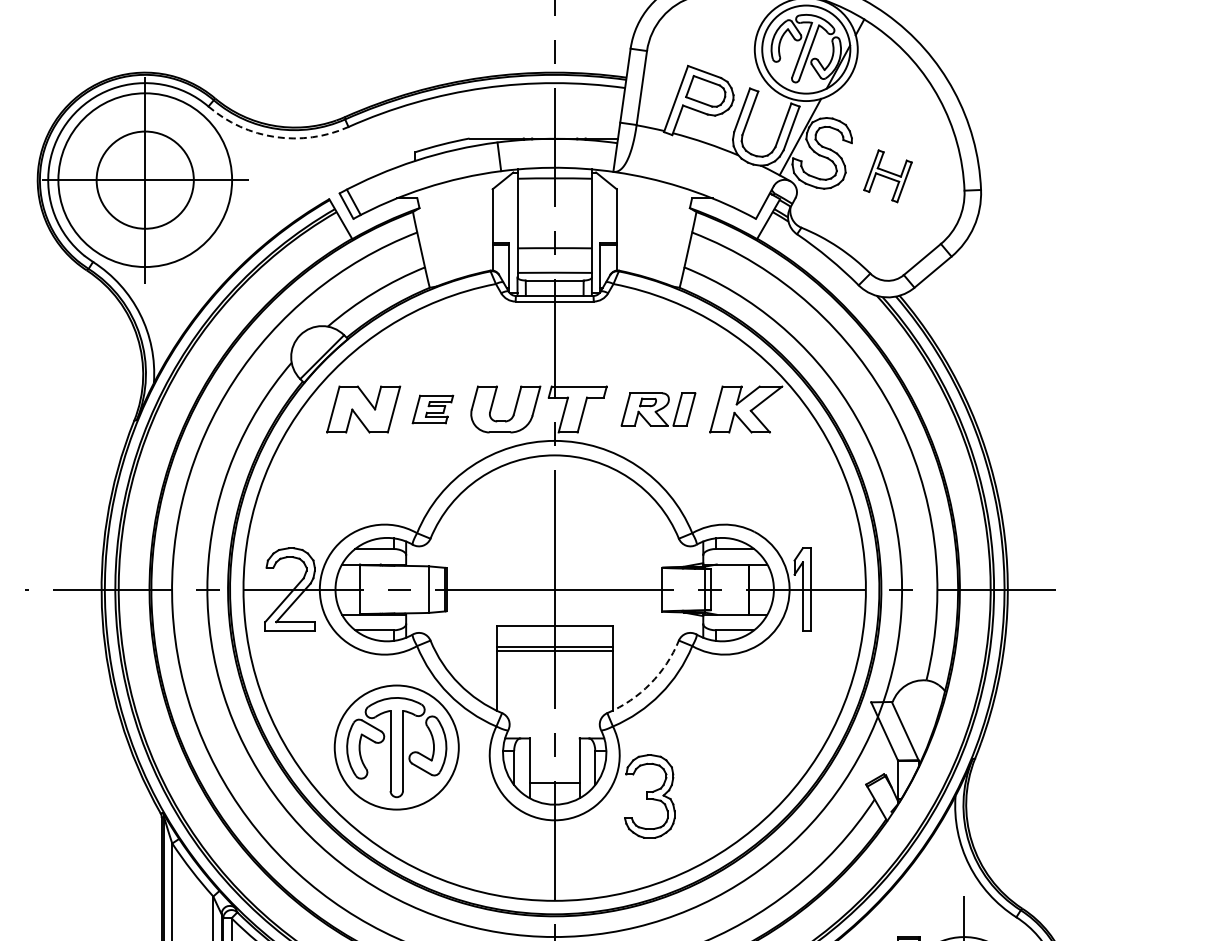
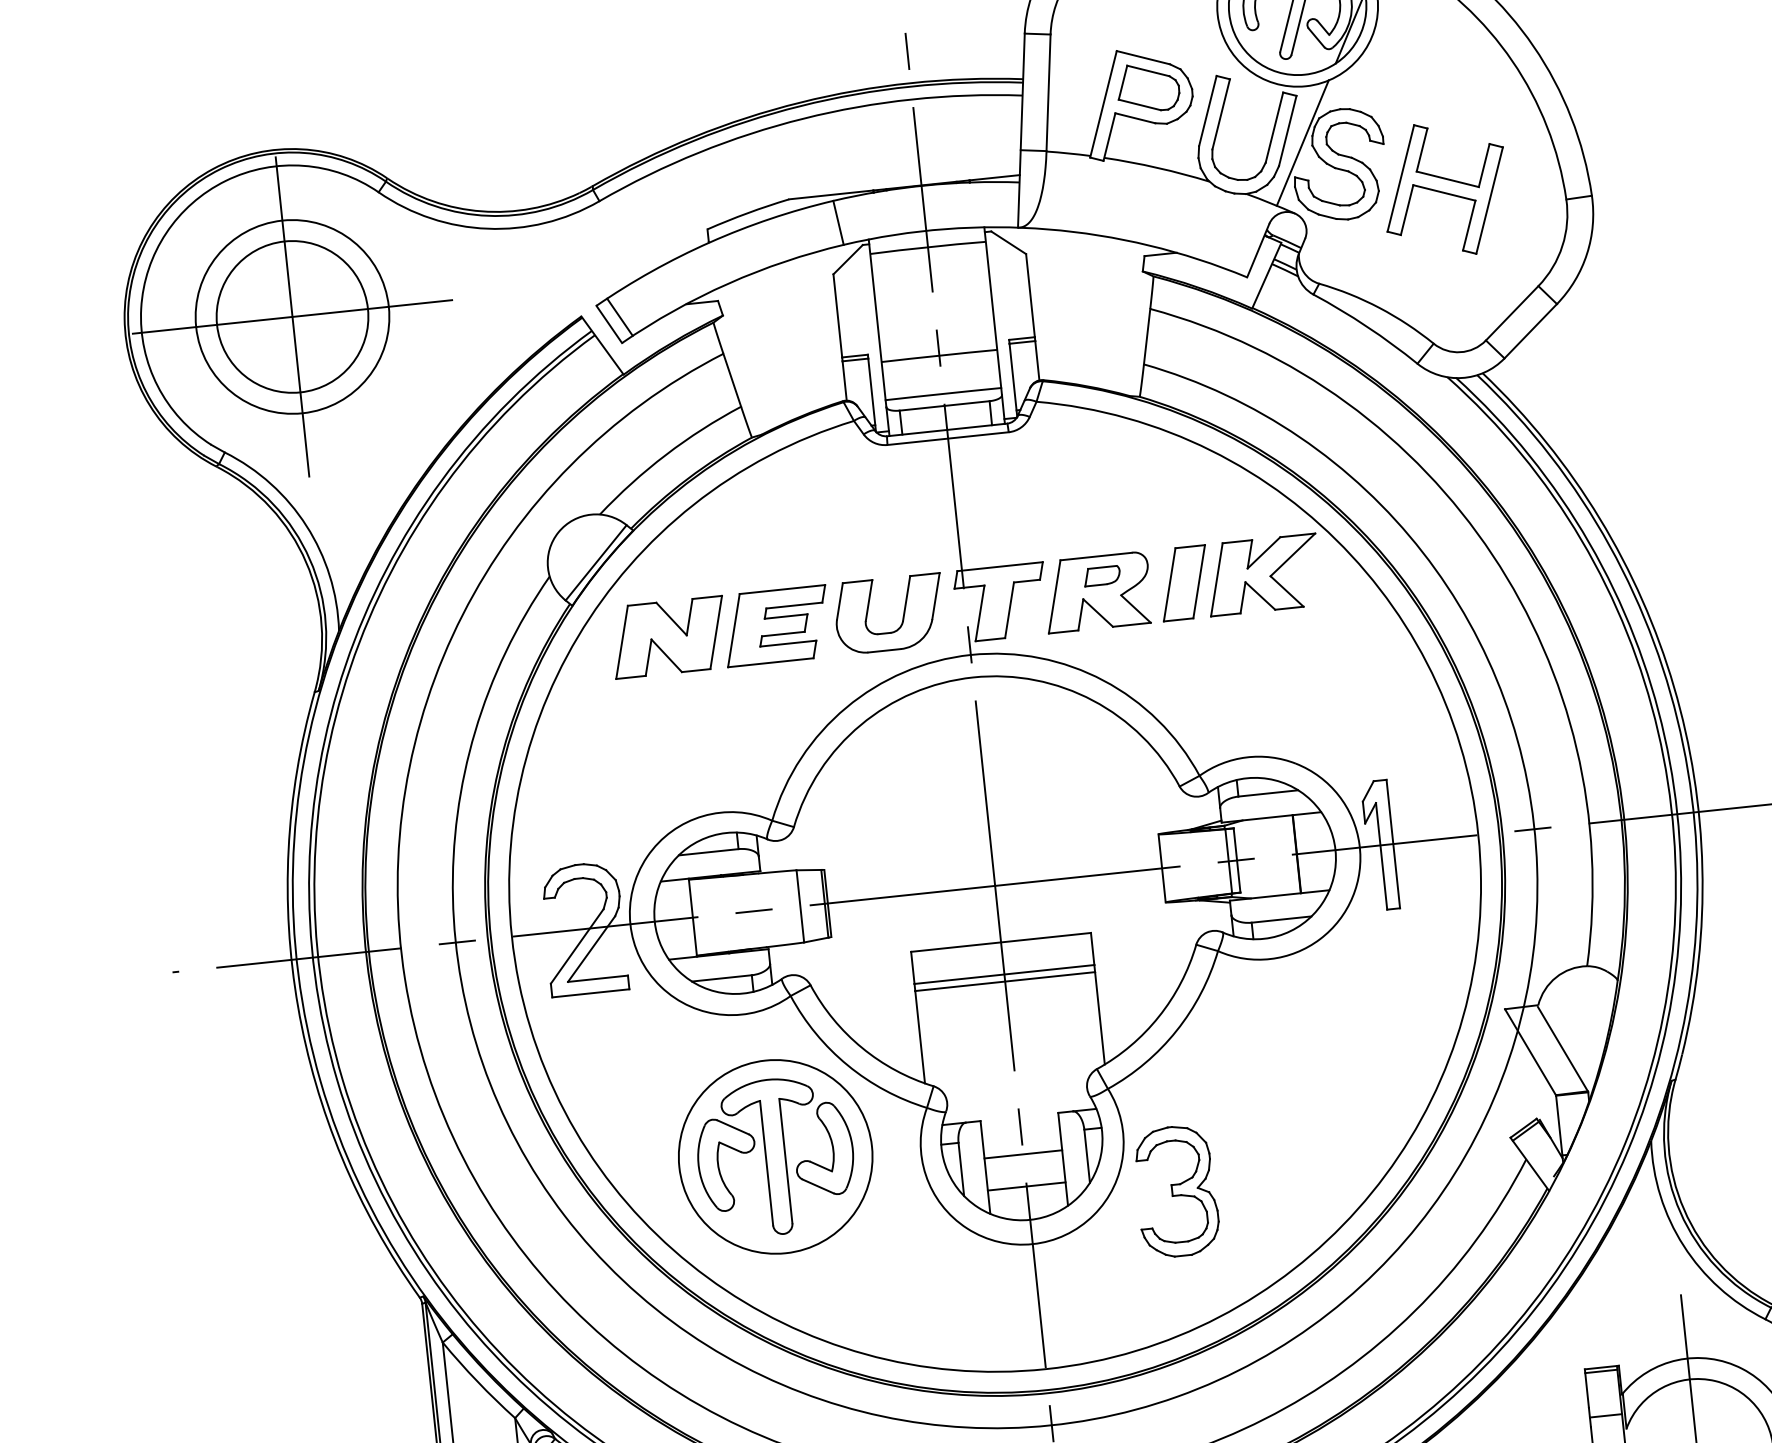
arc: (275, 137) -> (487, 229), dashed -> solid
part: (887, 176) -> (1444, 190), size x1.67
circle: (145, 180) -> (292, 317), size x0.71
part: (432, 409) -> (775, 626), size x1.67
part: (658, 409) -> (1126, 589), size x1.43
arc: (650, 683) -> (1159, 1016), dashed -> solid
line: (554, 762) -> (1023, 1154), added

